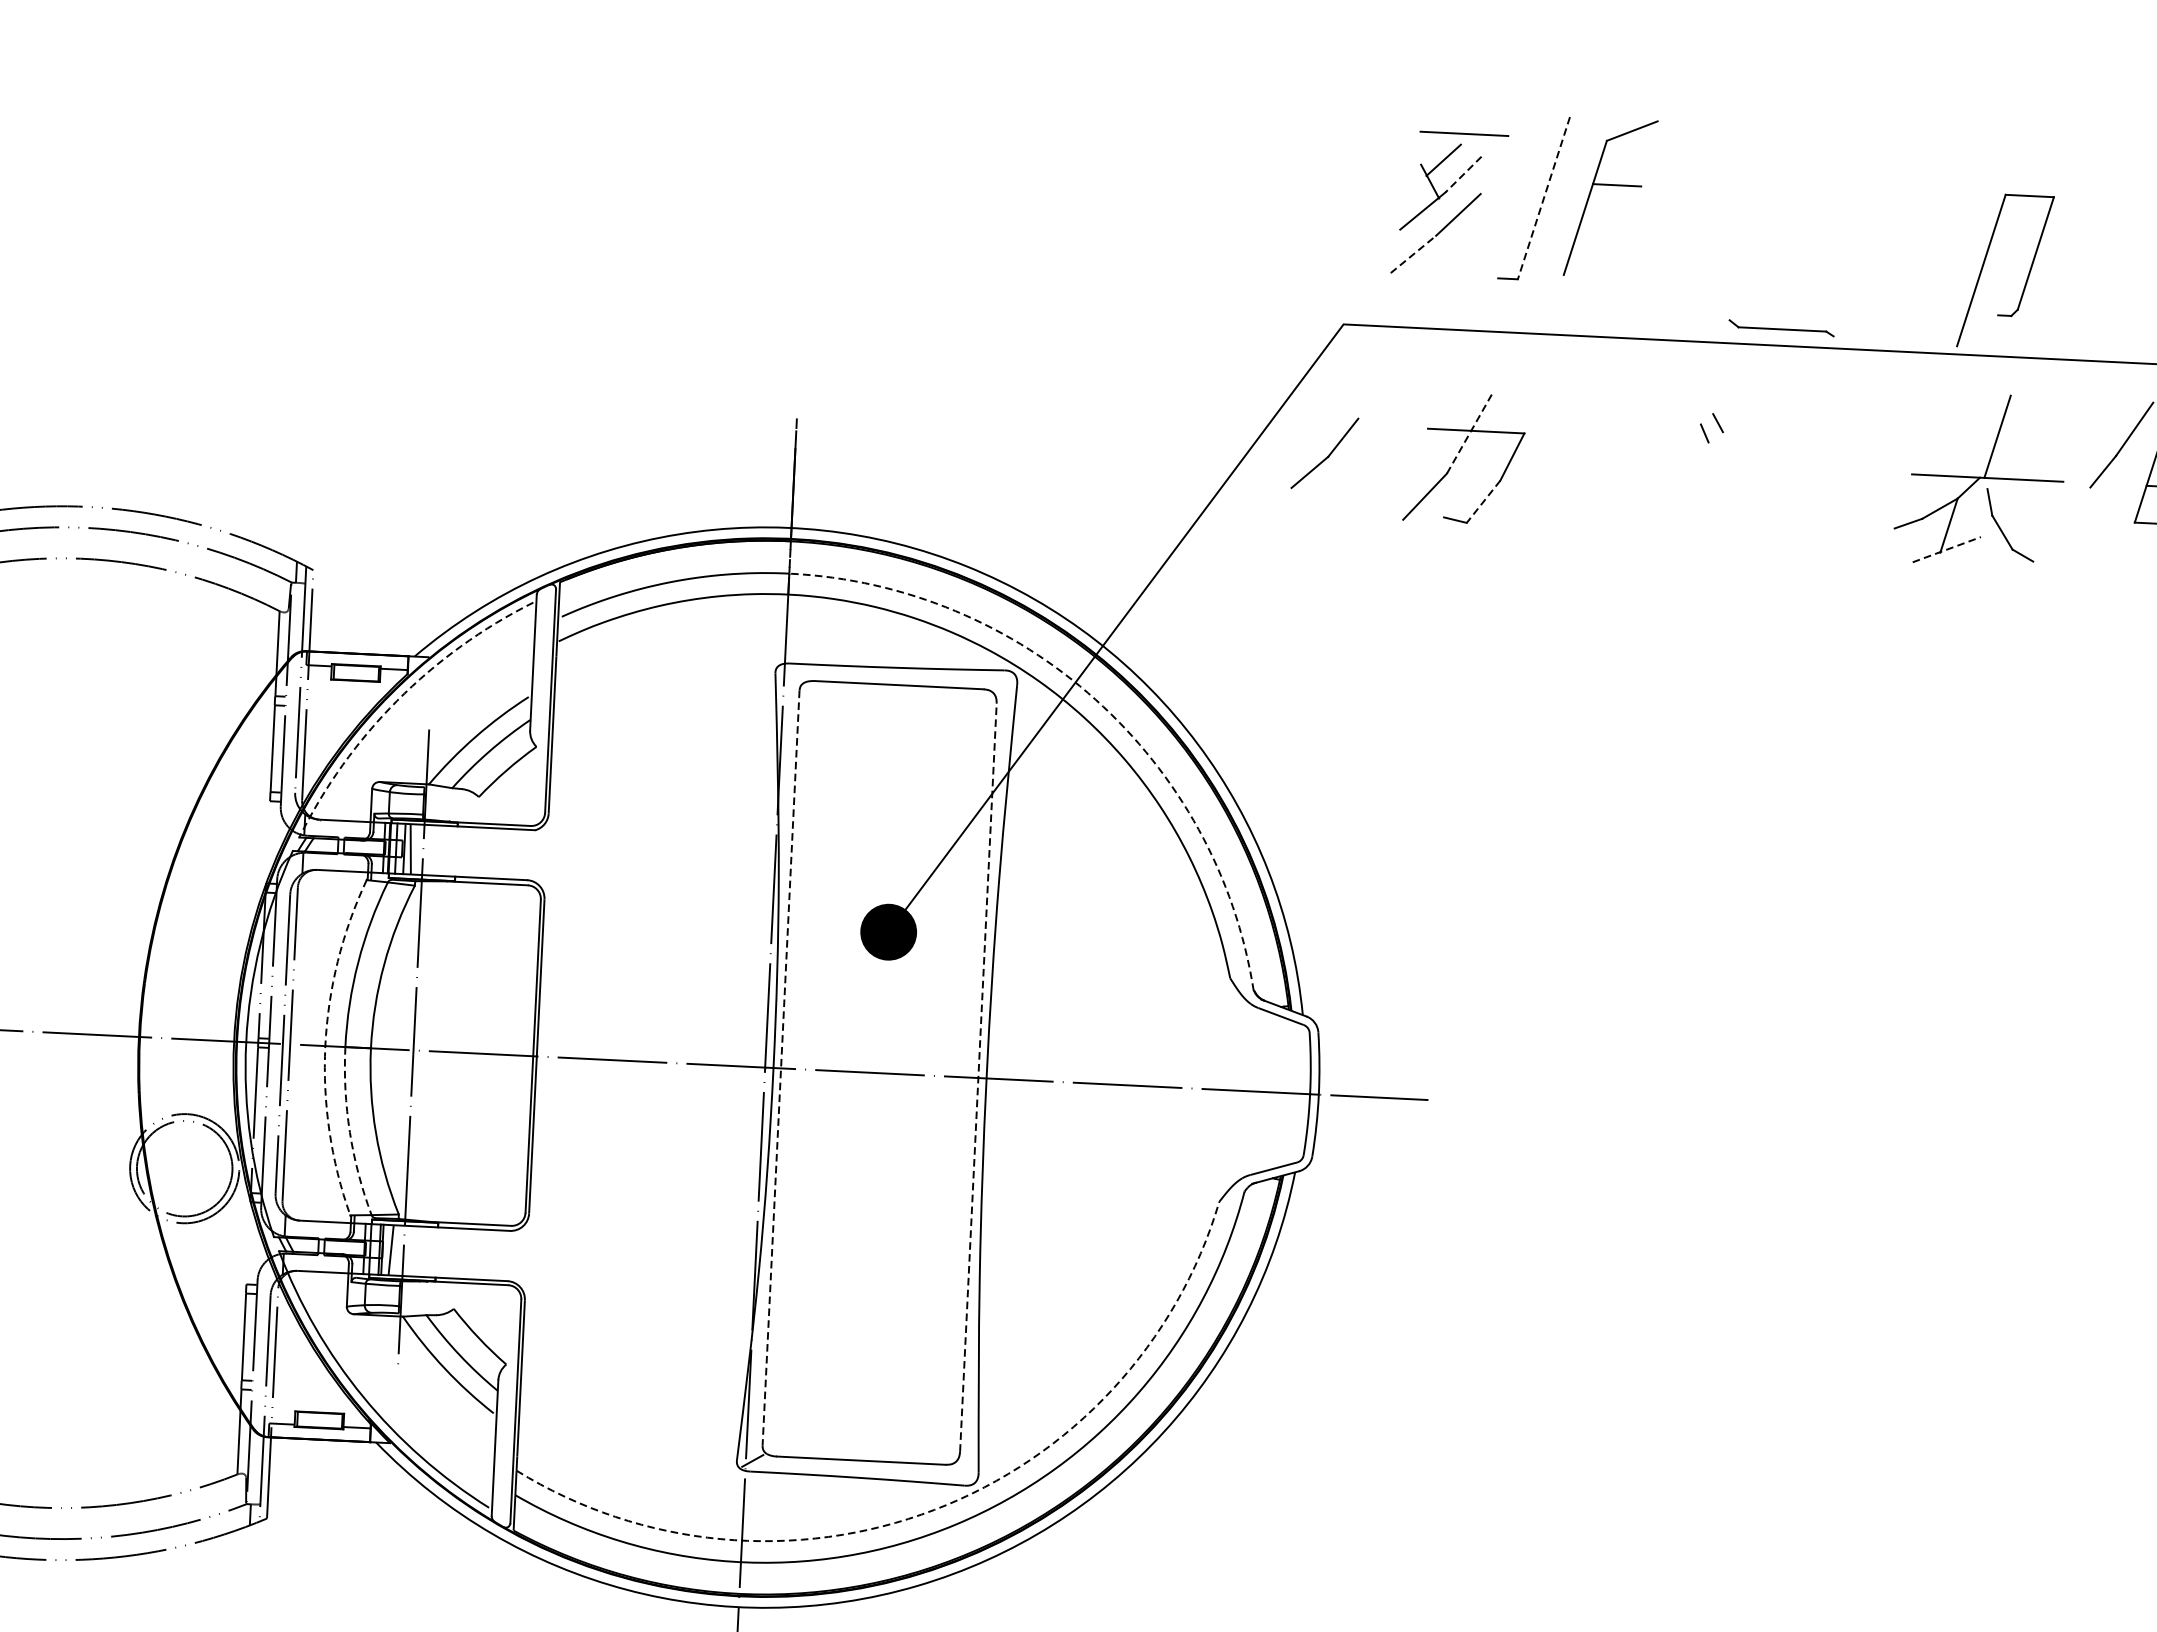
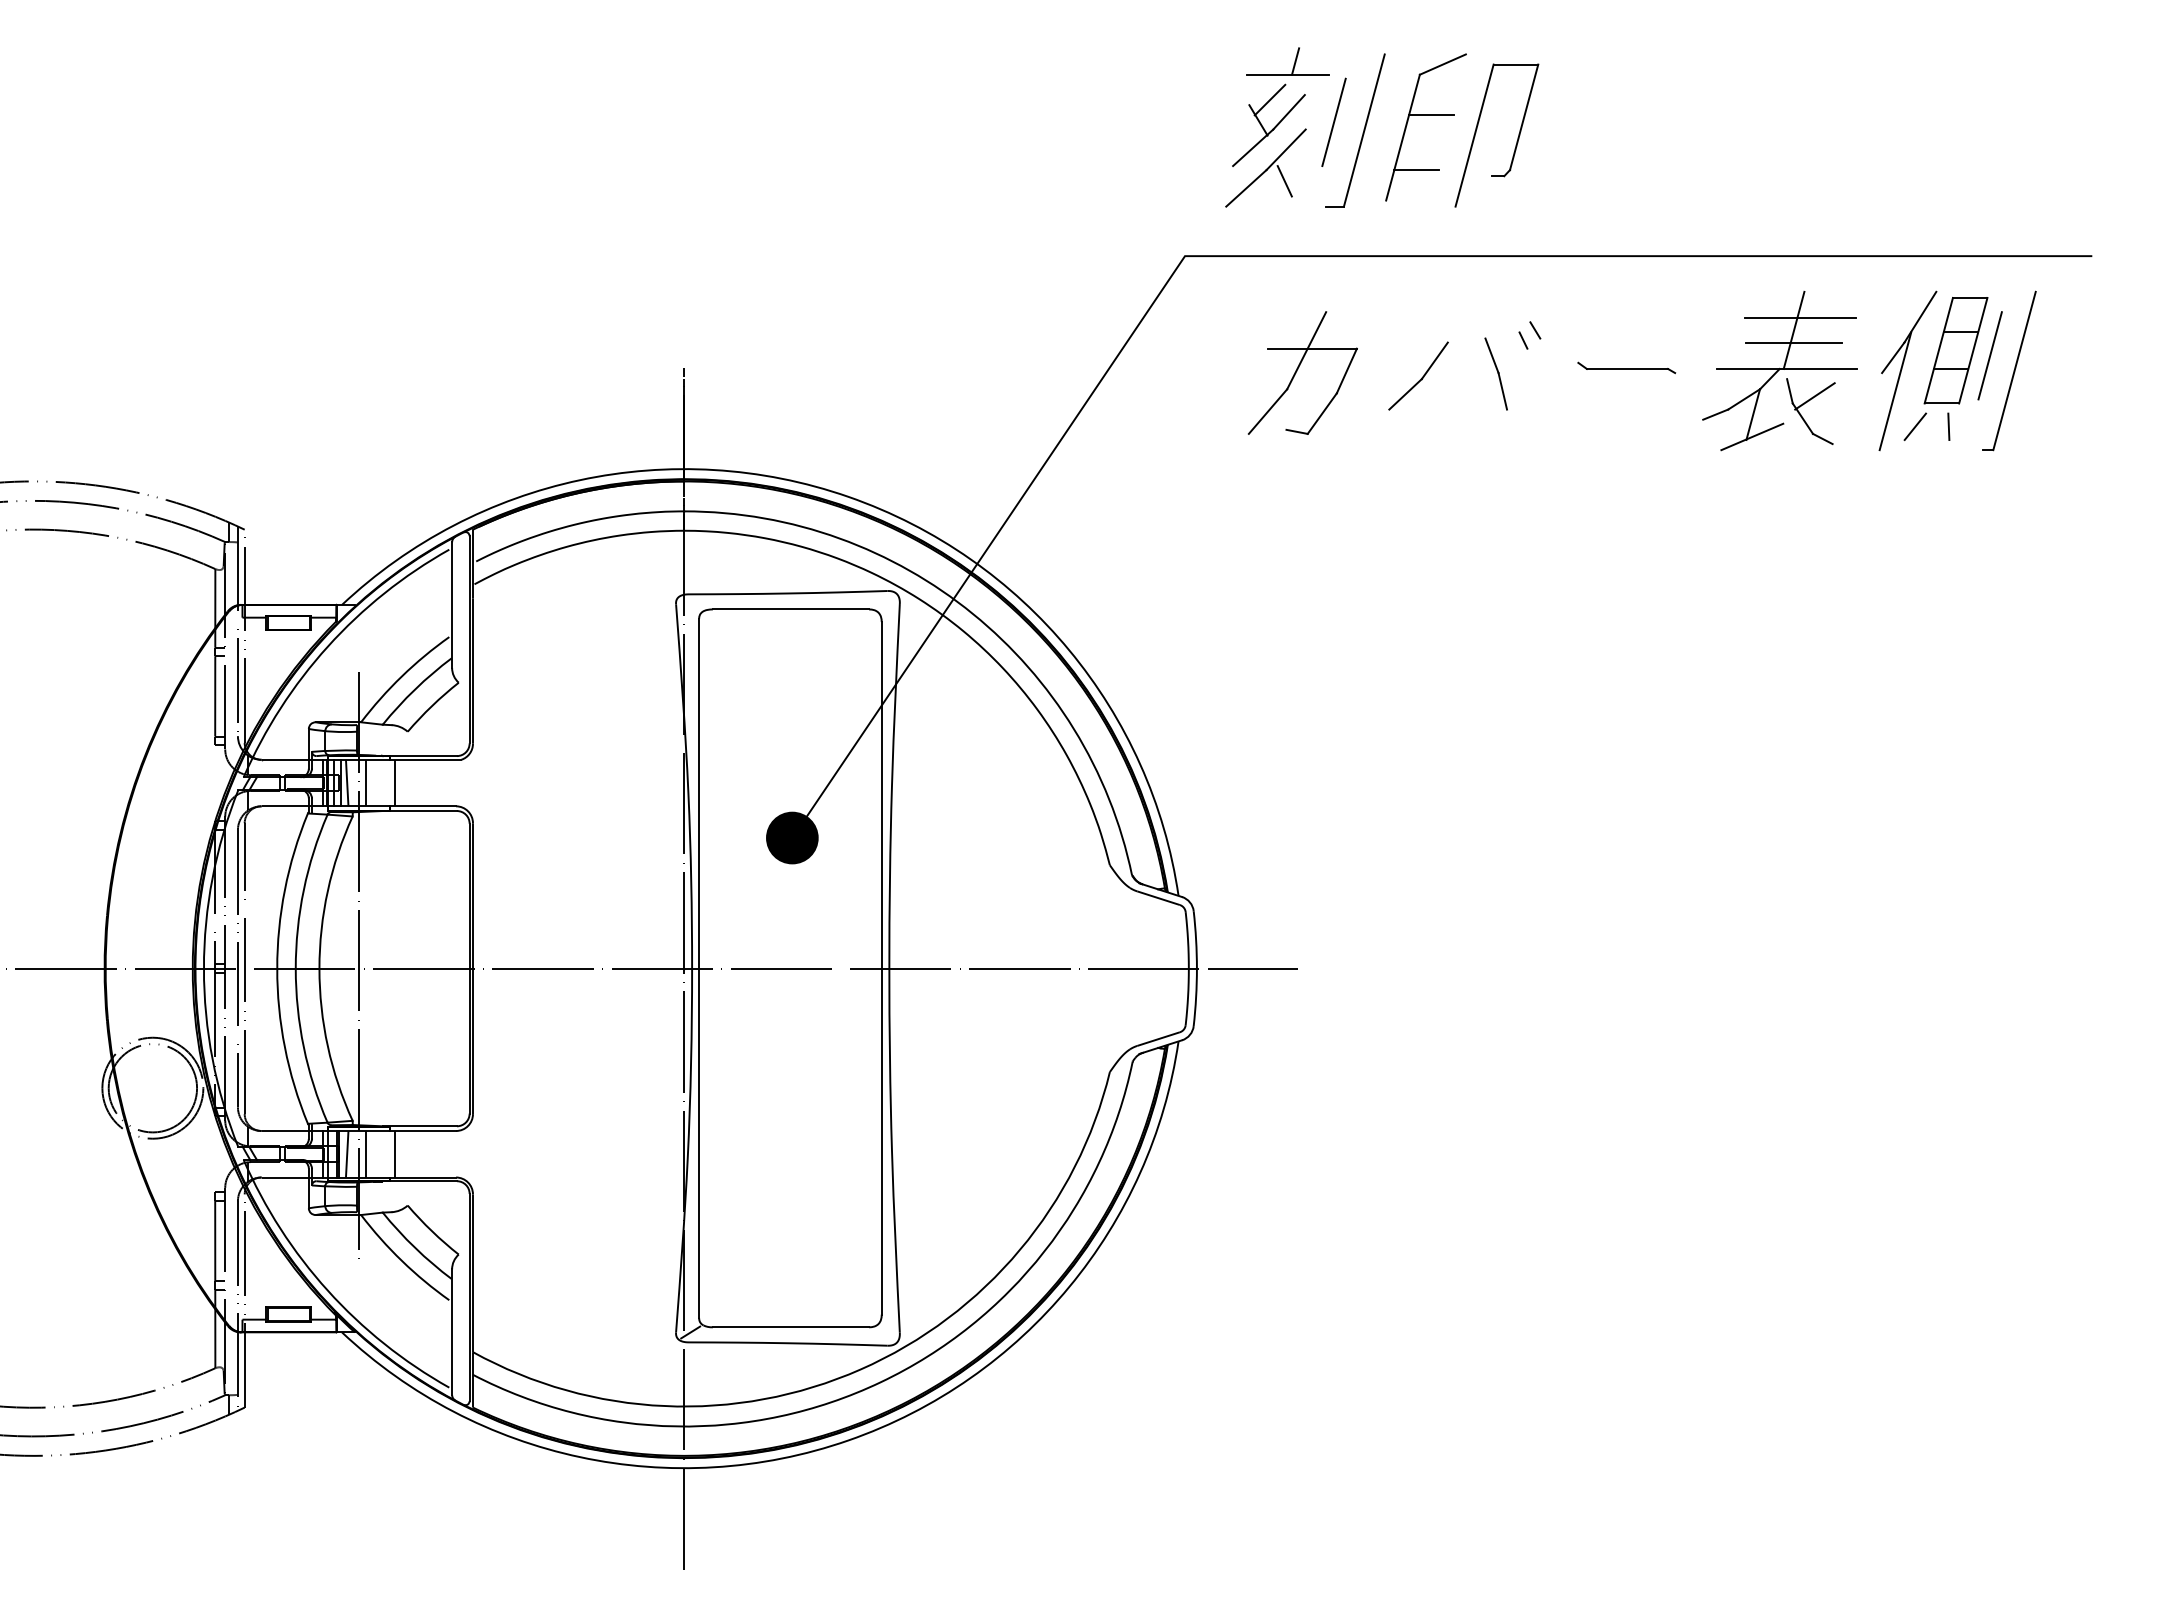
line: (1473, 119) -> (1295, 61), added
line: (1462, 174) -> (1288, 112), dashed -> solid
line: (1511, 187) -> (1333, 122), added
line: (1544, 198) -> (1364, 130), dashed -> solid
line: (1598, 244) -> (1416, 170), added
line: (1455, 249) -> (1284, 181), added
line: (1413, 254) -> (1246, 188), dashed -> solid
part: (1984, 264) -> (1477, 129), moved
part: (1781, 327) -> (1626, 367), moved
line: (2005, 424) -> (1800, 318), added
line: (1469, 432) -> (1306, 350), dashed -> solid
line: (1996, 449) -> (1793, 342), added
part: (1324, 452) -> (1418, 375), moved
part: (1672, 467) -> (1495, 373), added
line: (1483, 501) -> (1322, 413), dashed -> solid
line: (2103, 508) -> (1895, 391), added
line: (2016, 509) -> (1814, 396), added
line: (2123, 547) -> (1915, 426), added
line: (1947, 549) -> (1752, 436), dashed -> solid
arc: (1095, 699) -> (972, 613), dashed -> solid
arc: (396, 700) -> (327, 646), dashed -> solid
line: (430, 849) -> (365, 782), added
line: (462, 851) -> (395, 782), added
arc: (325, 1045) -> (277, 968), dashed -> solid
line: (781, 1068) -> (699, 968), dashed -> solid
line: (978, 1076) -> (881, 967), dashed -> solid
arc: (349, 1132) -> (303, 1047), dashed -> solid
line: (410, 1251) -> (365, 1154), added
line: (443, 1253) -> (395, 1154), added
arc: (934, 1509) -> (860, 1369), dashed -> solid

